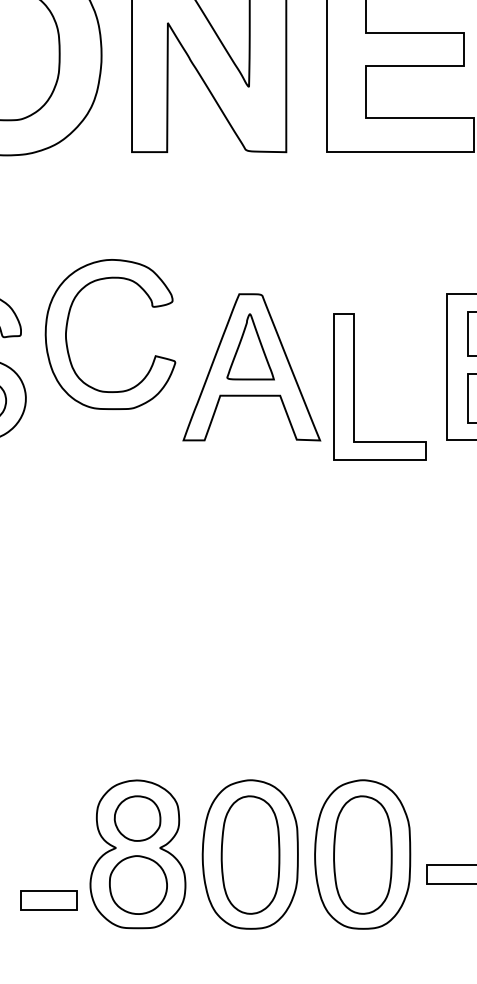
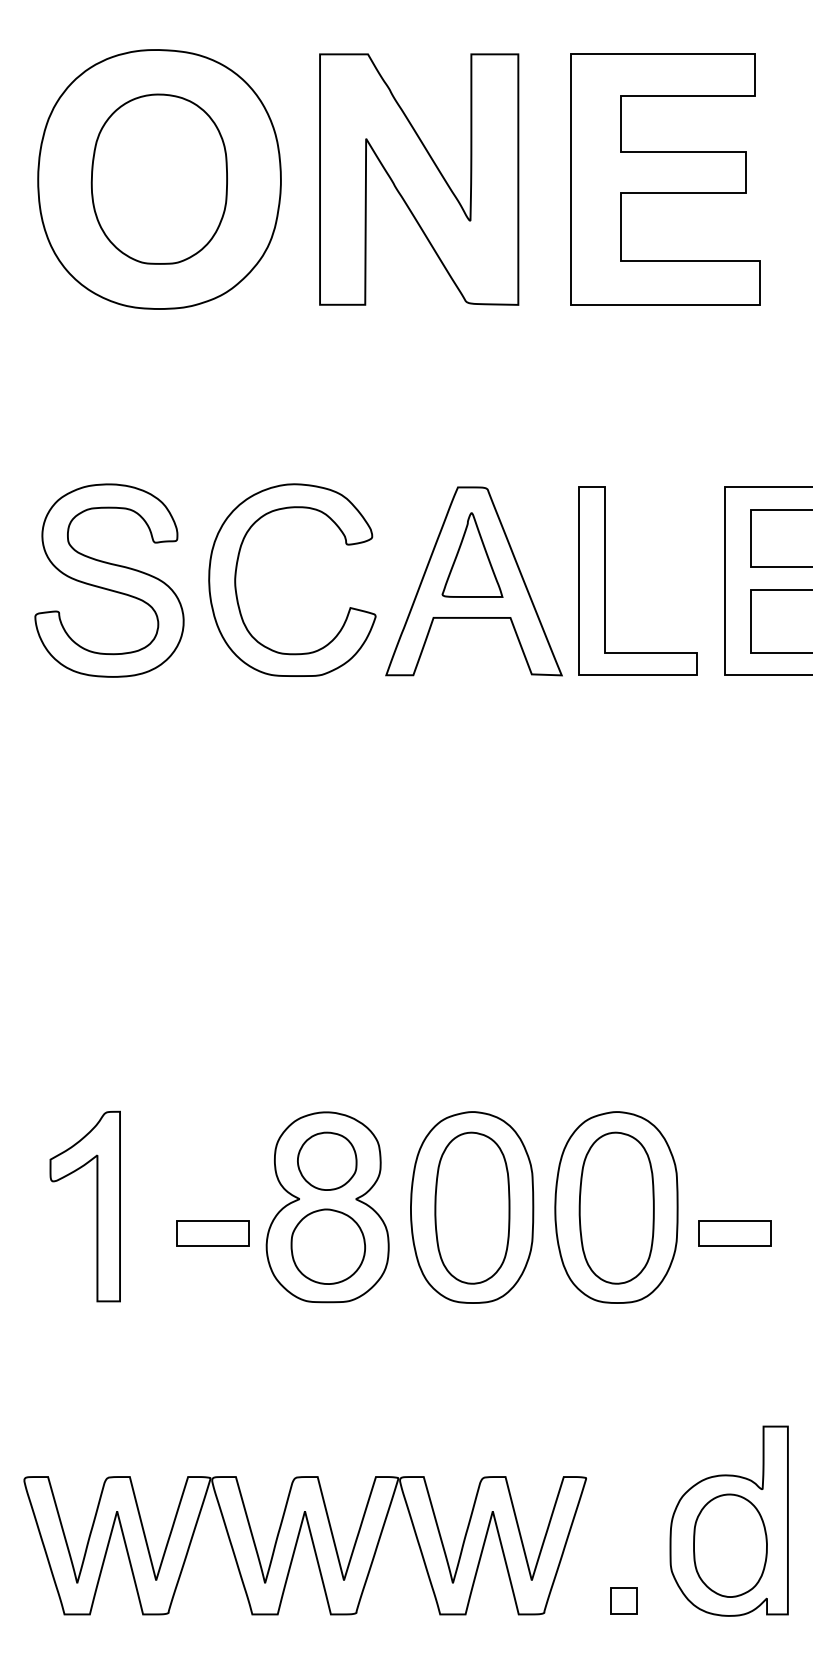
part: (66, 333) -> (236, 579), moved
part: (354, 386) -> (605, 580), moved
part: (48, 900) -> (212, 1233), moved

